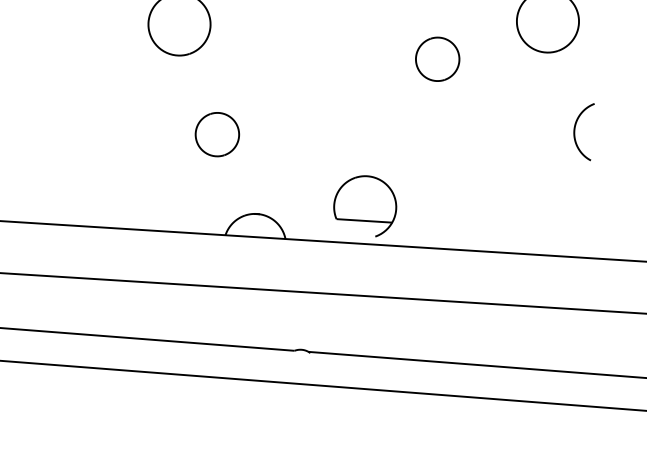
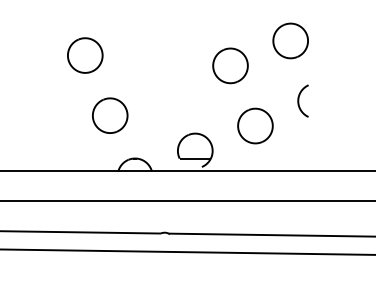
part: (437, 58) -> (230, 65), size x1.43
curve: (576, 130) -> (299, 100), moved
part: (217, 134) -> (110, 115), size x1.43
part: (475, 168) -> (255, 125), added

